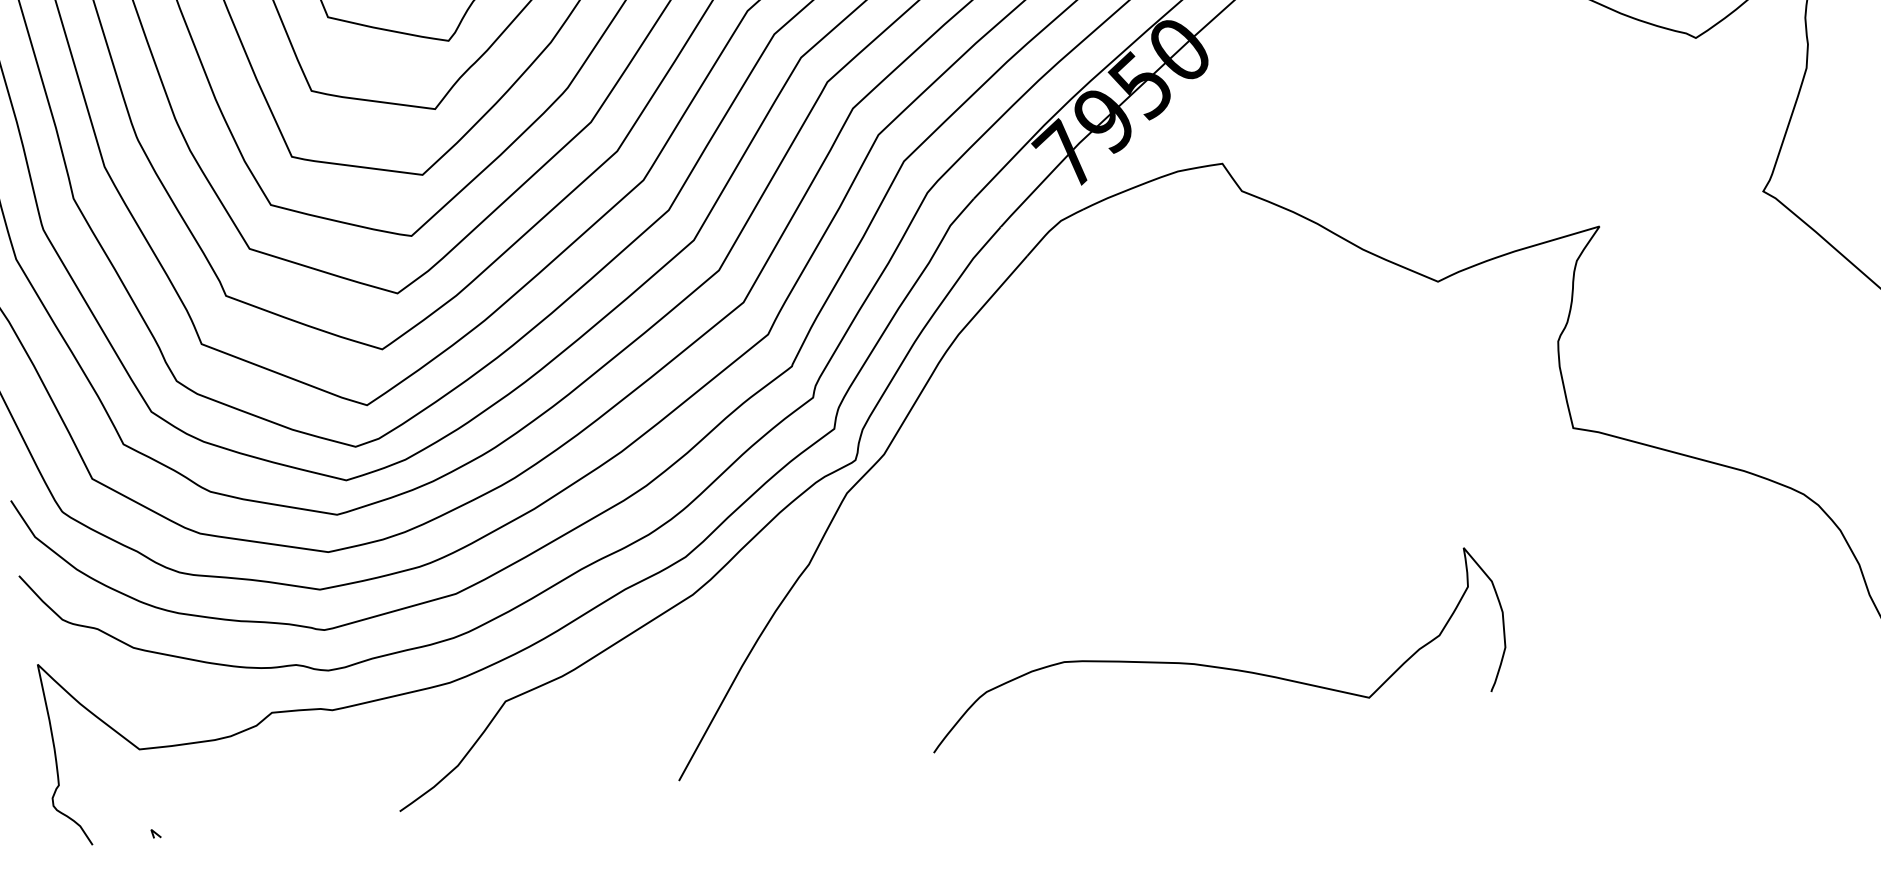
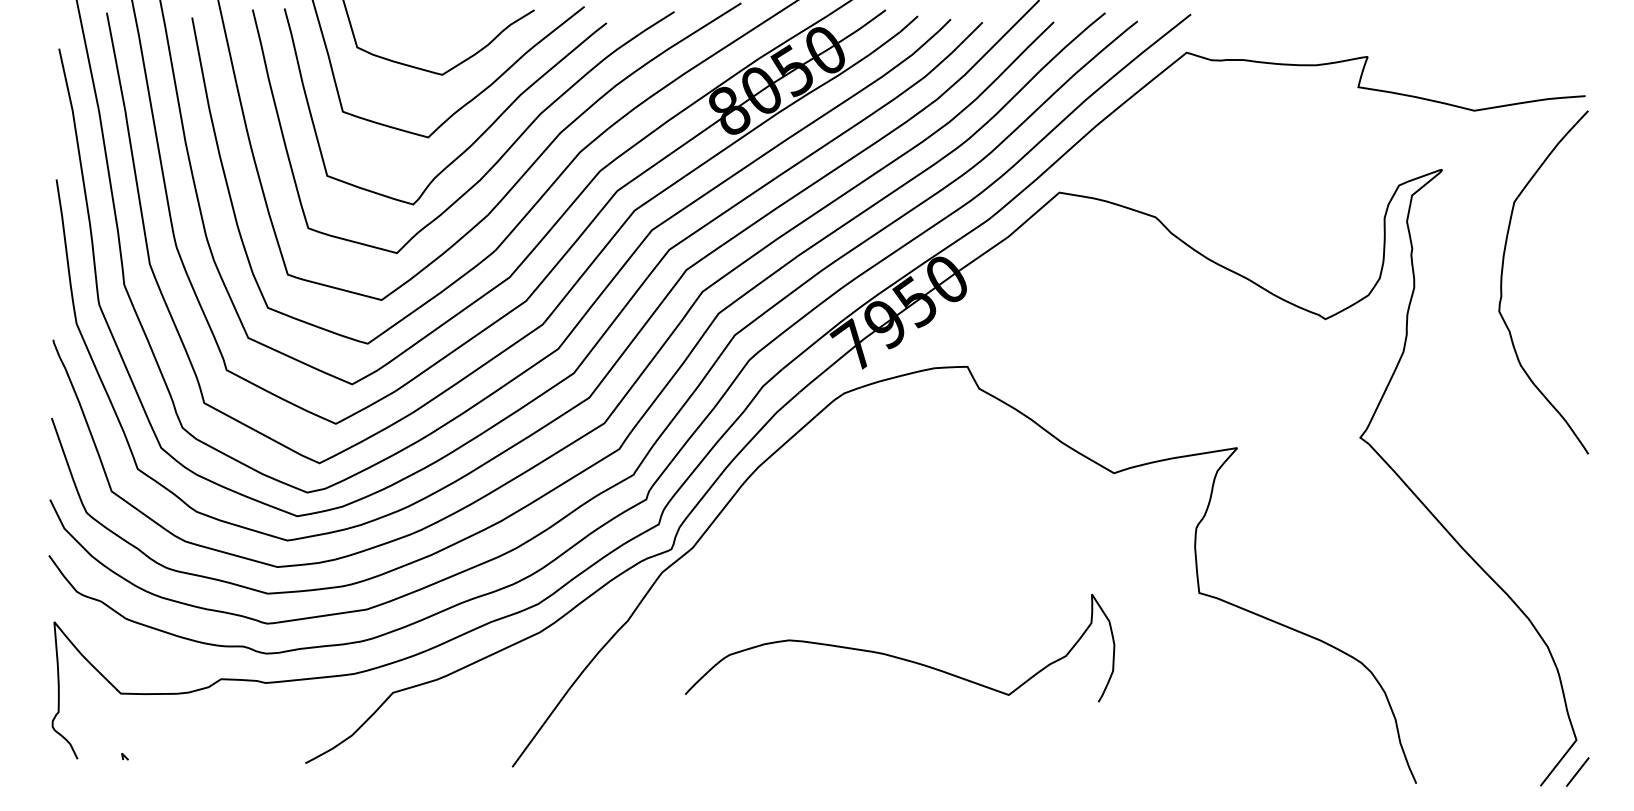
curve: (1212, 665) -> (897, 656), moved

